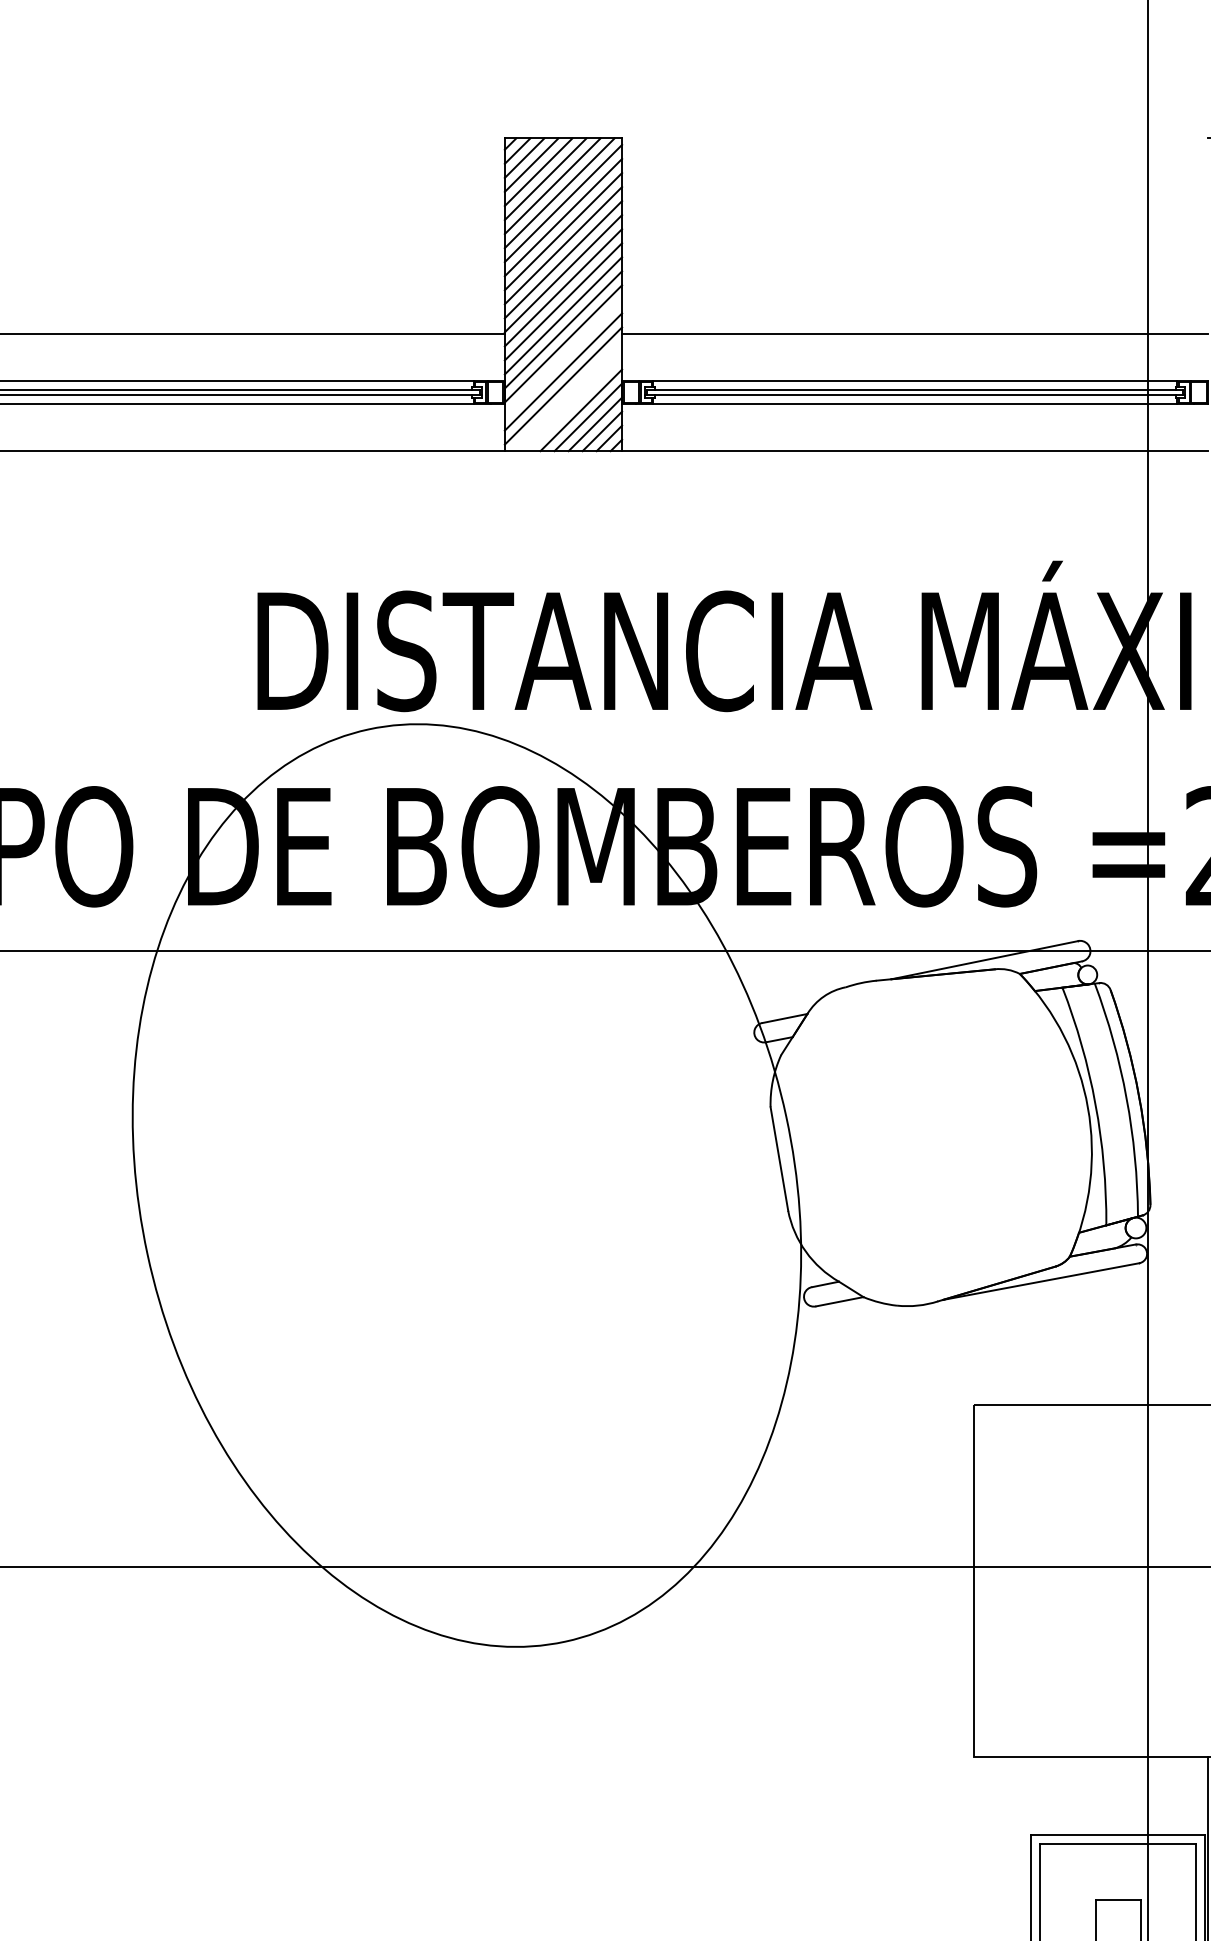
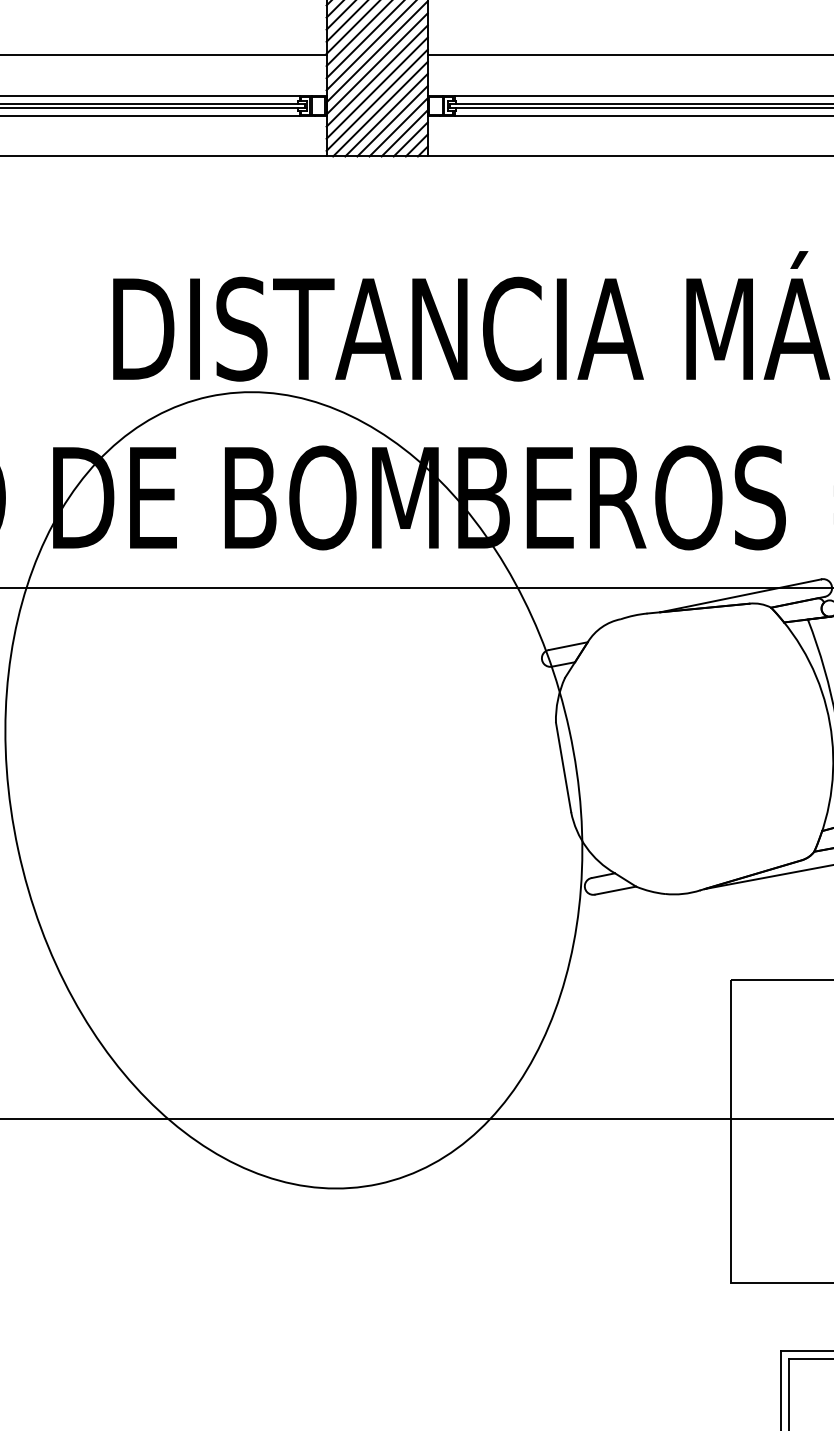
line: (563, 357) -> (377, 75), added
line: (567, 396) -> (380, 109), added
line: (574, 403) -> (386, 115), added

